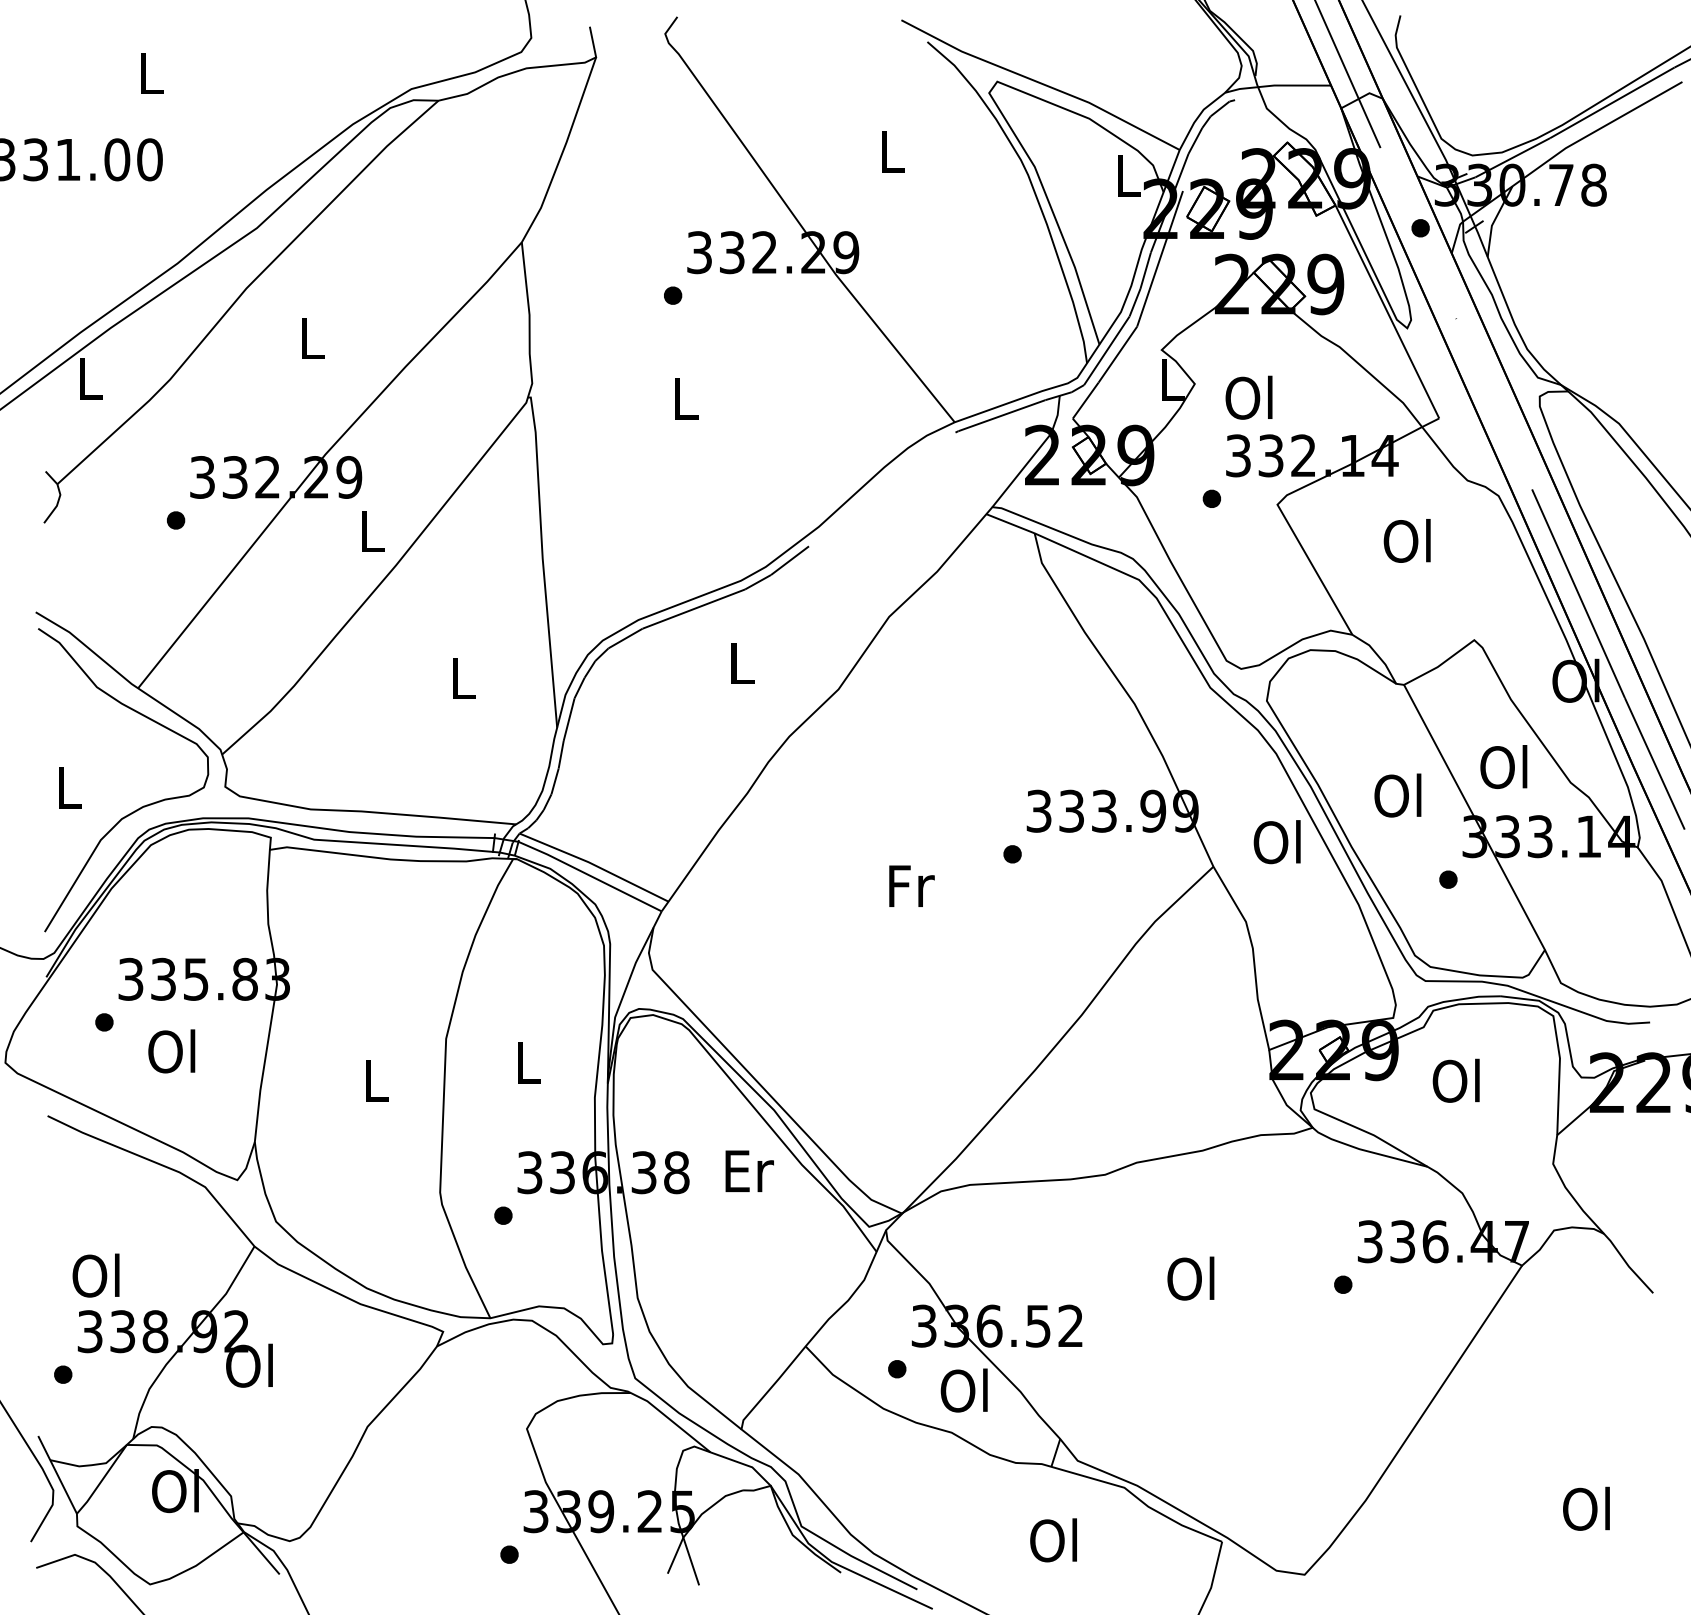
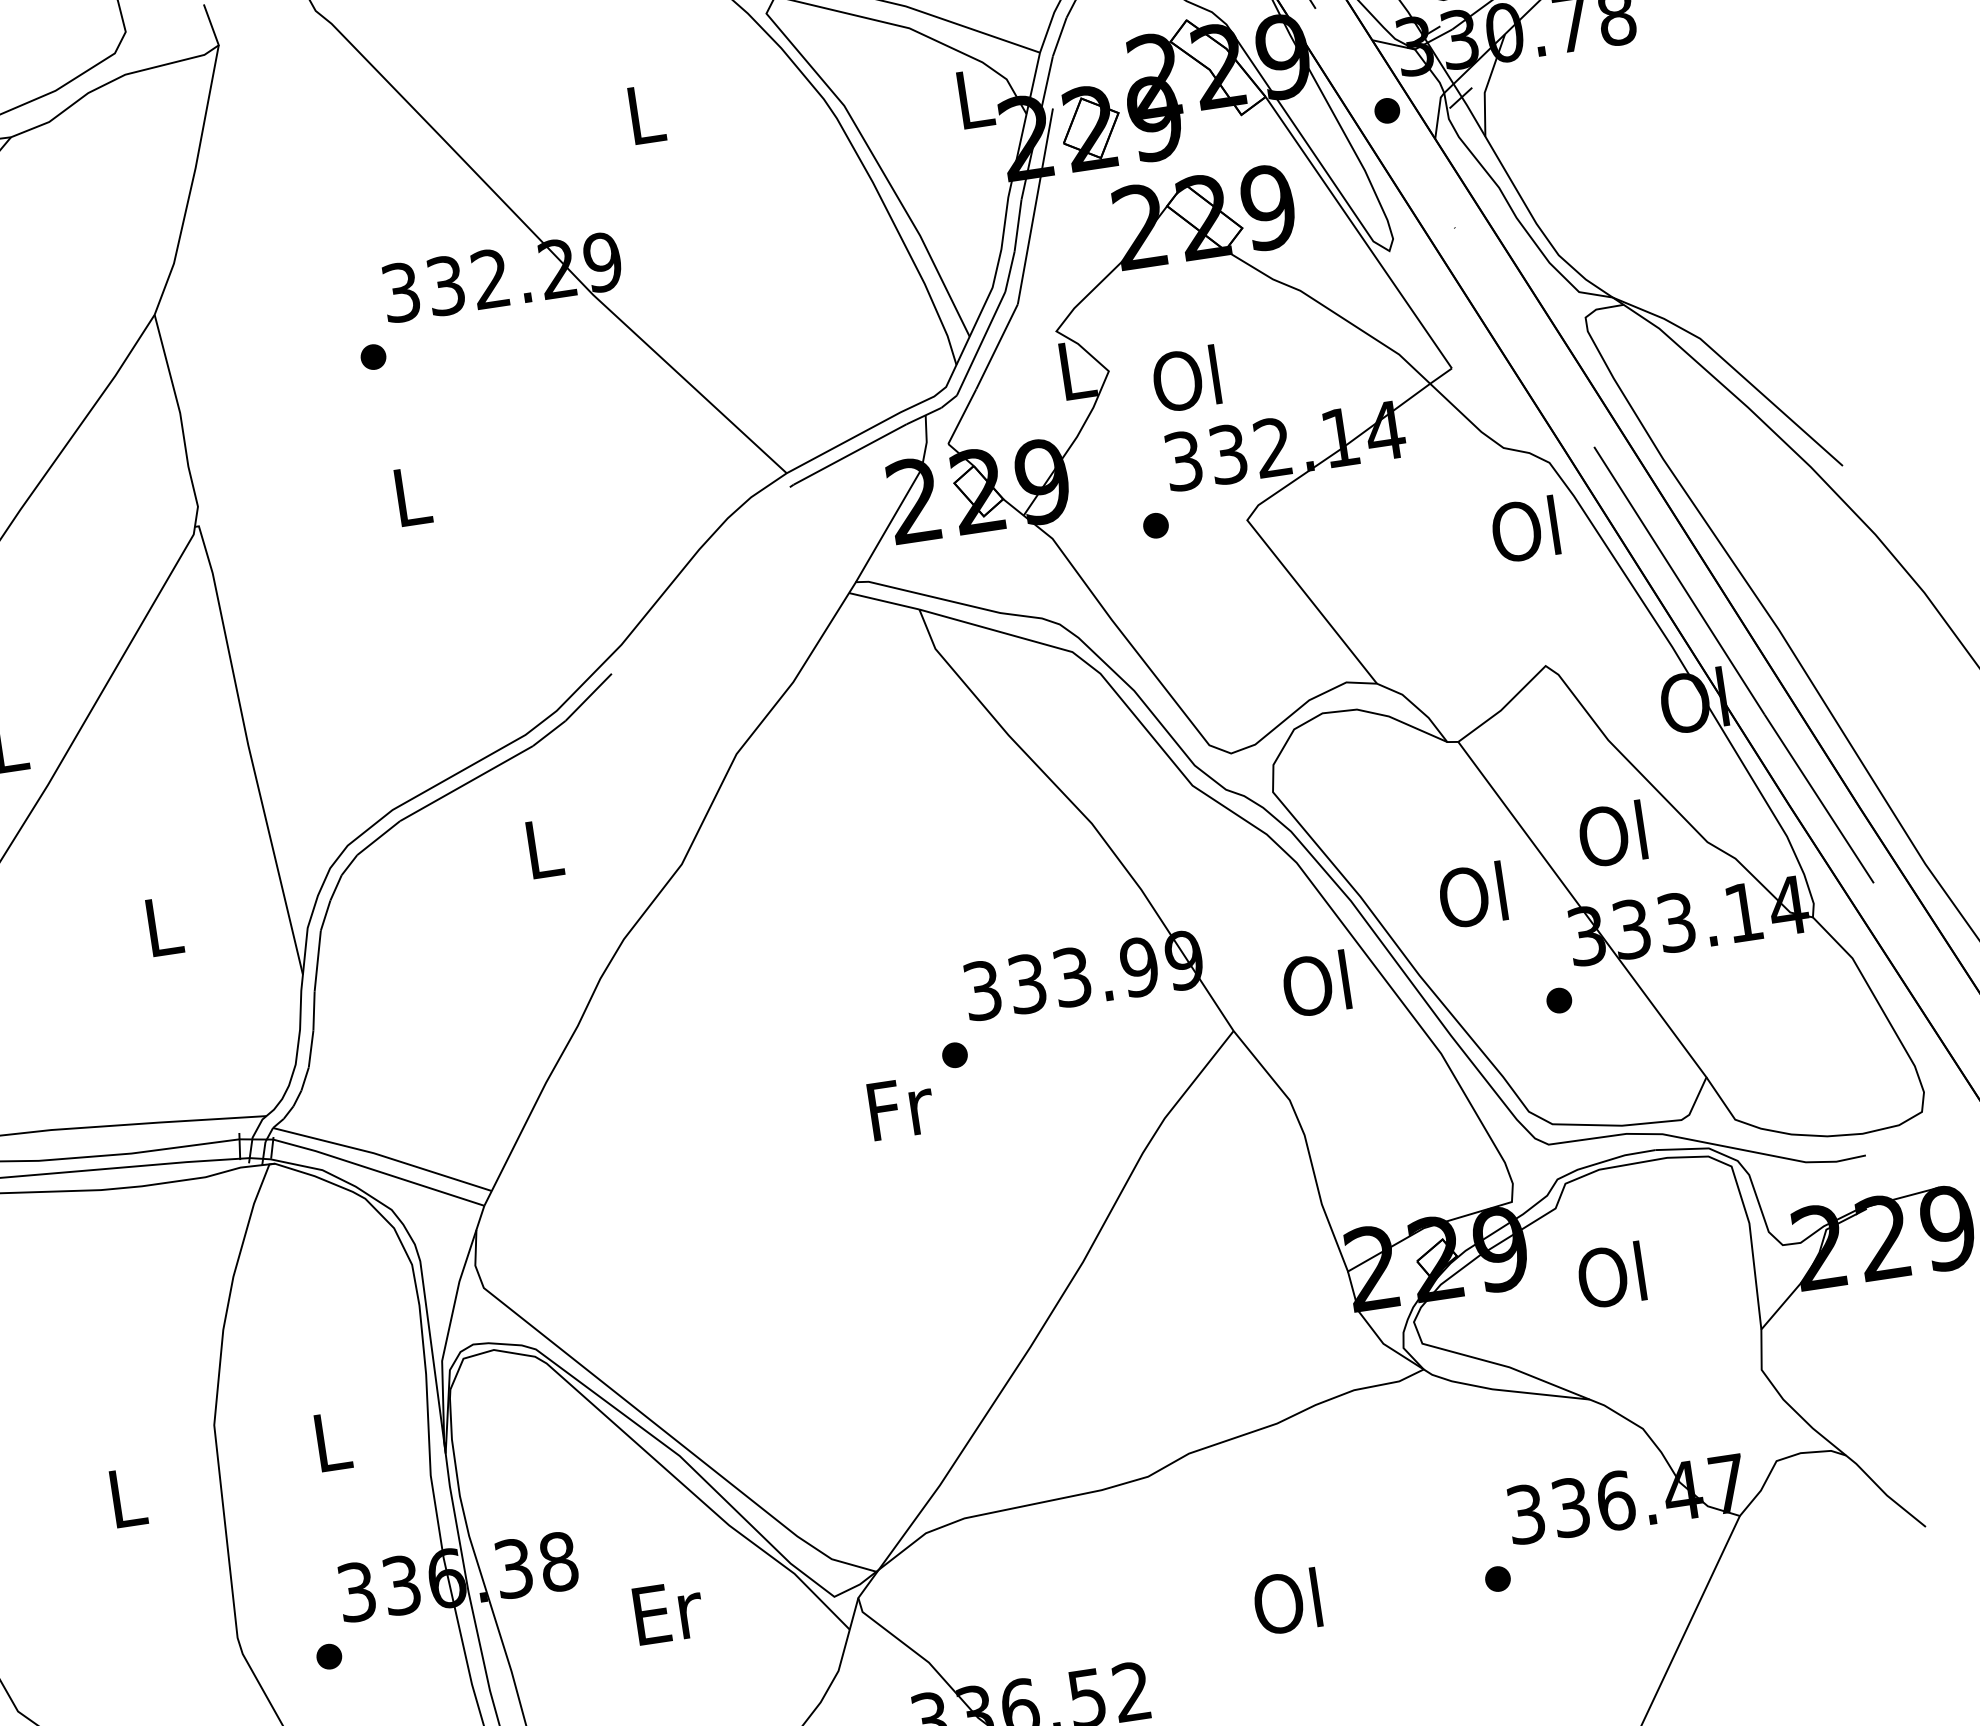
text: (1406, 540) -> (1524, 529), moved
text: (911, 885) -> (900, 1107), moved
text: (749, 1170) -> (668, 1611), moved

